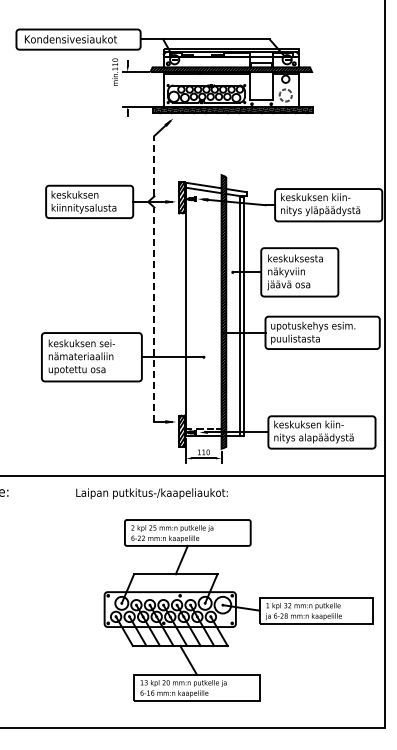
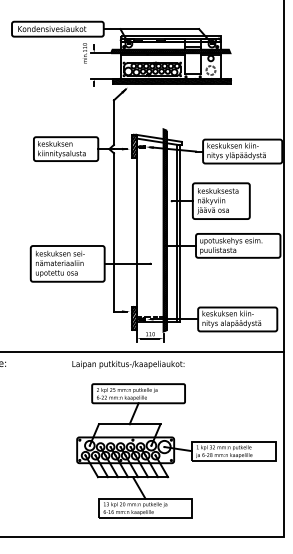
line: (154, 165) -> (113, 122), dashed -> solid
line: (154, 314) -> (113, 232), dashed -> solid
text: (151, 493) -> (128, 364), moved

